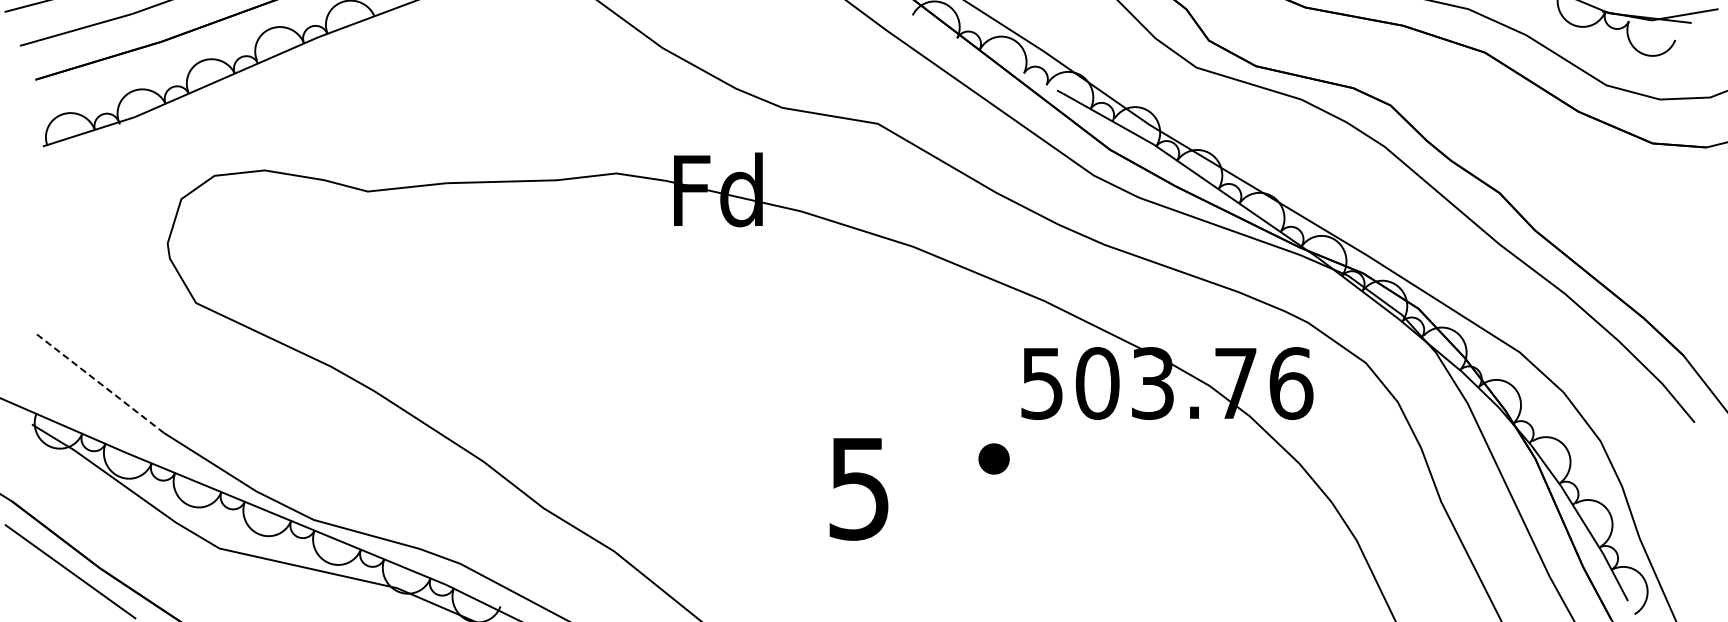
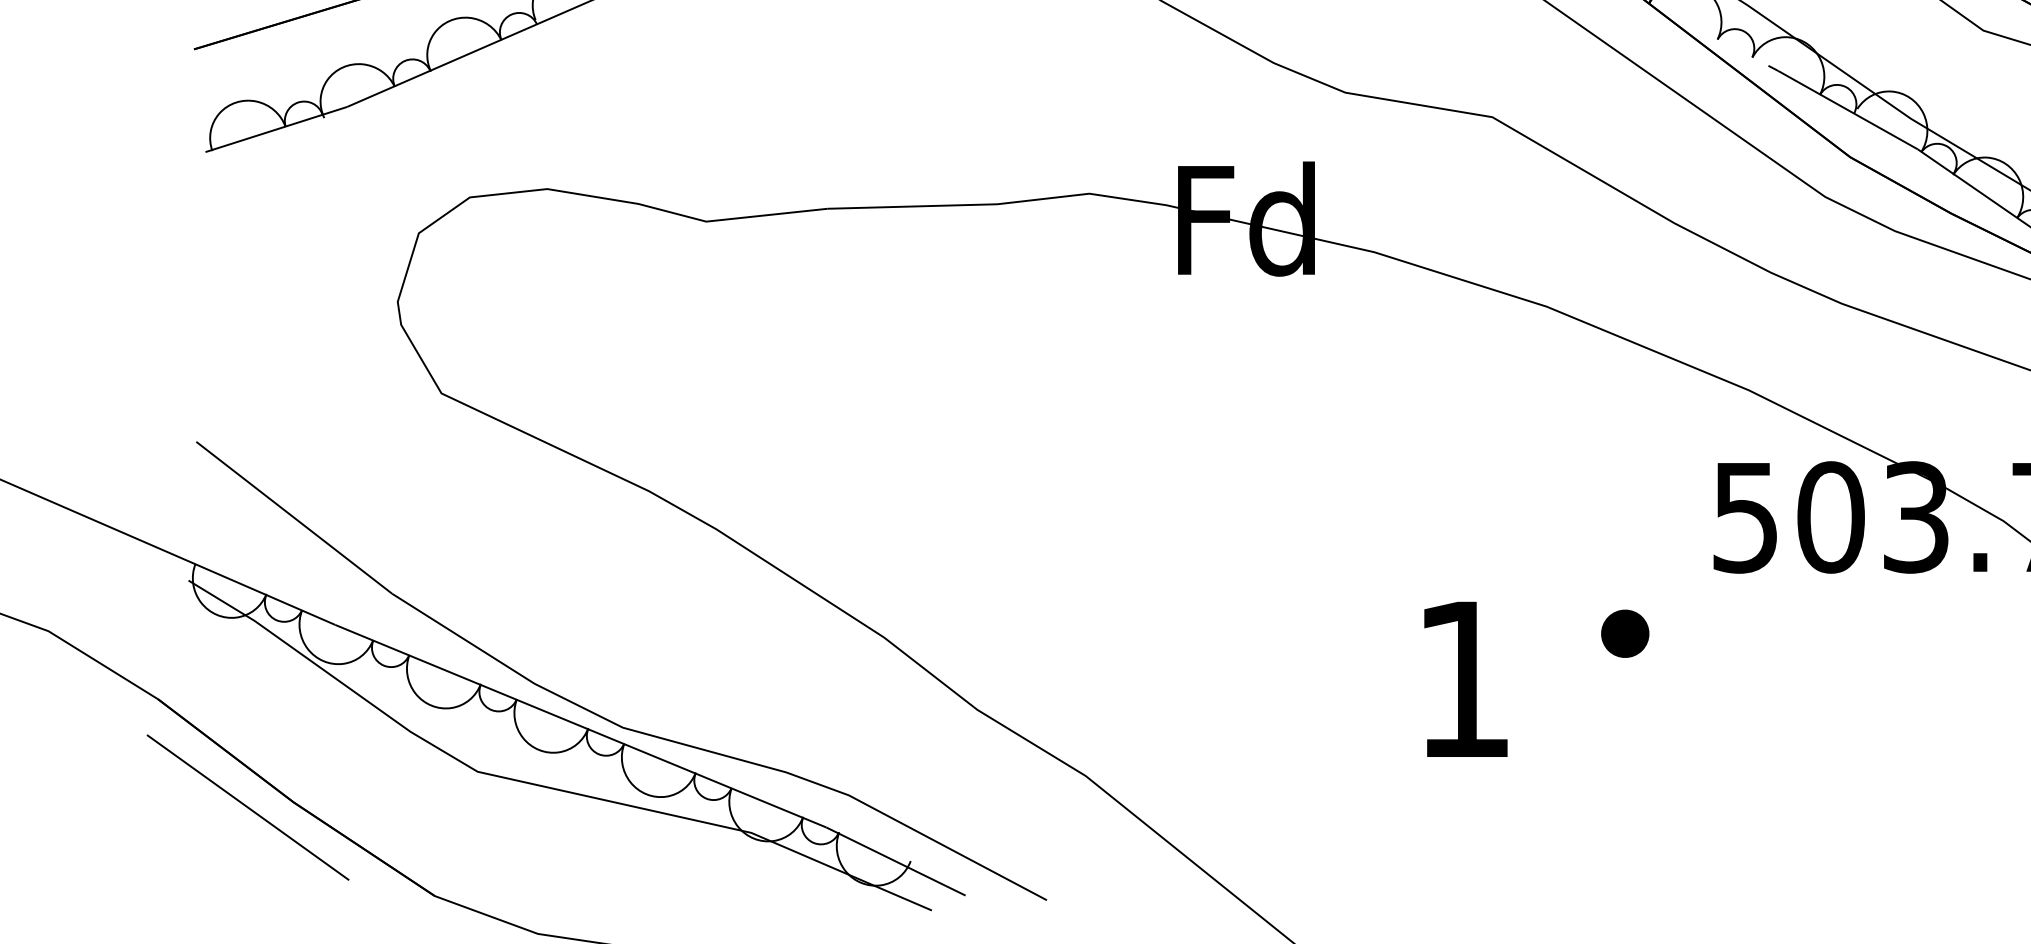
line: (100, 384) -> (294, 518), dashed -> solid
part: (993, 458) -> (1624, 633), moved
text: (858, 489) -> (1462, 680), 5 -> 1

